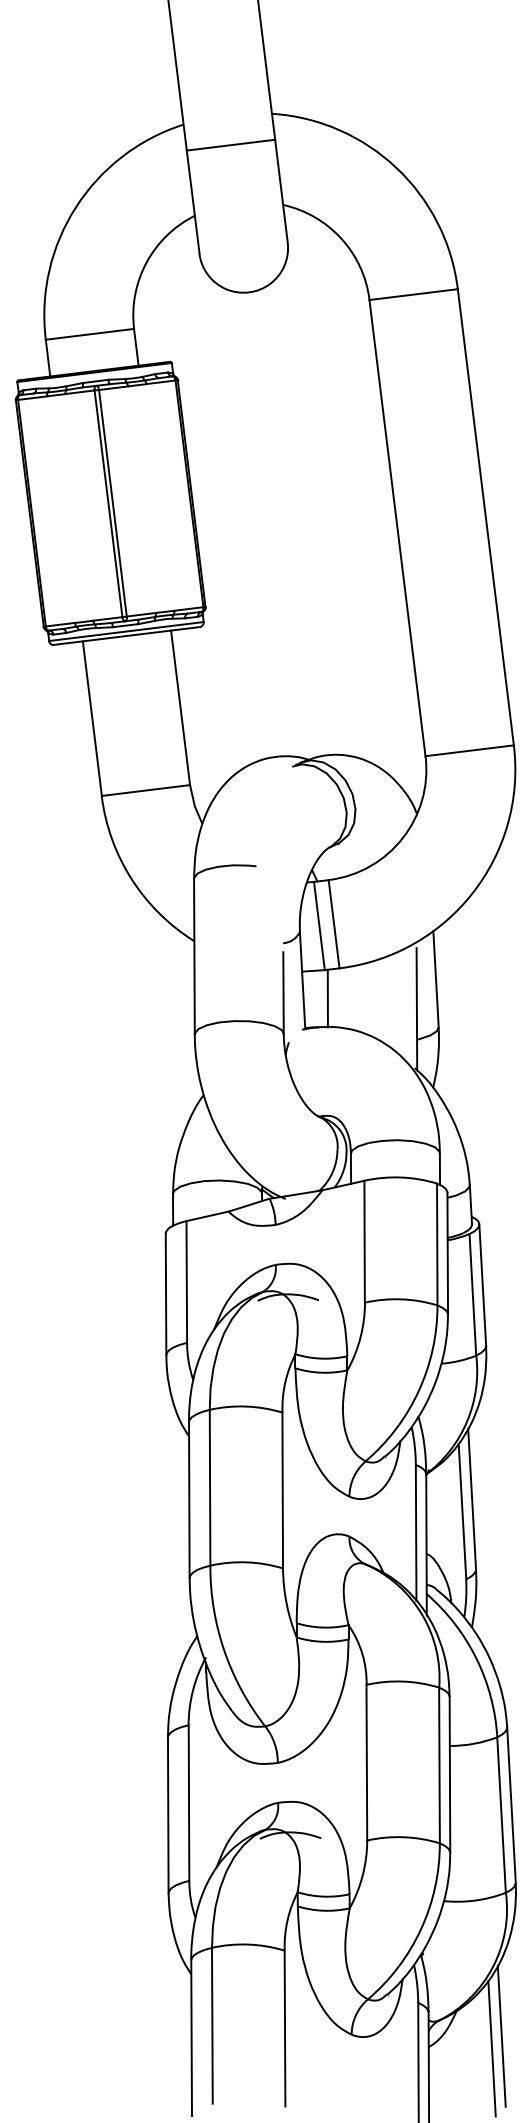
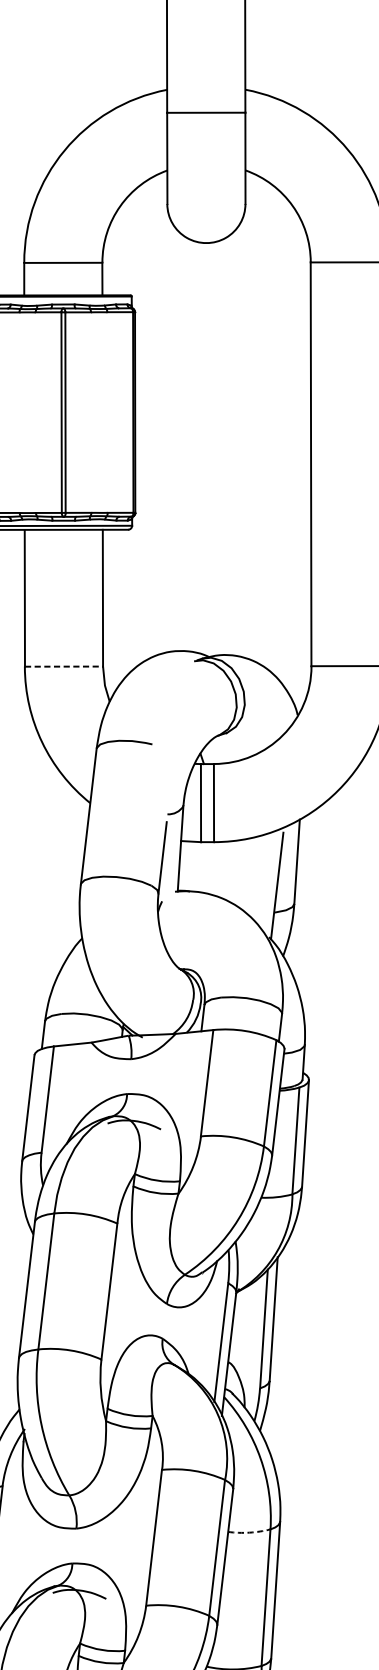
line: (146, 790) -> (64, 666), solid -> dashed
line: (327, 998) -> (200, 867), removed
arc: (473, 1743) -> (249, 1532), solid -> dashed

